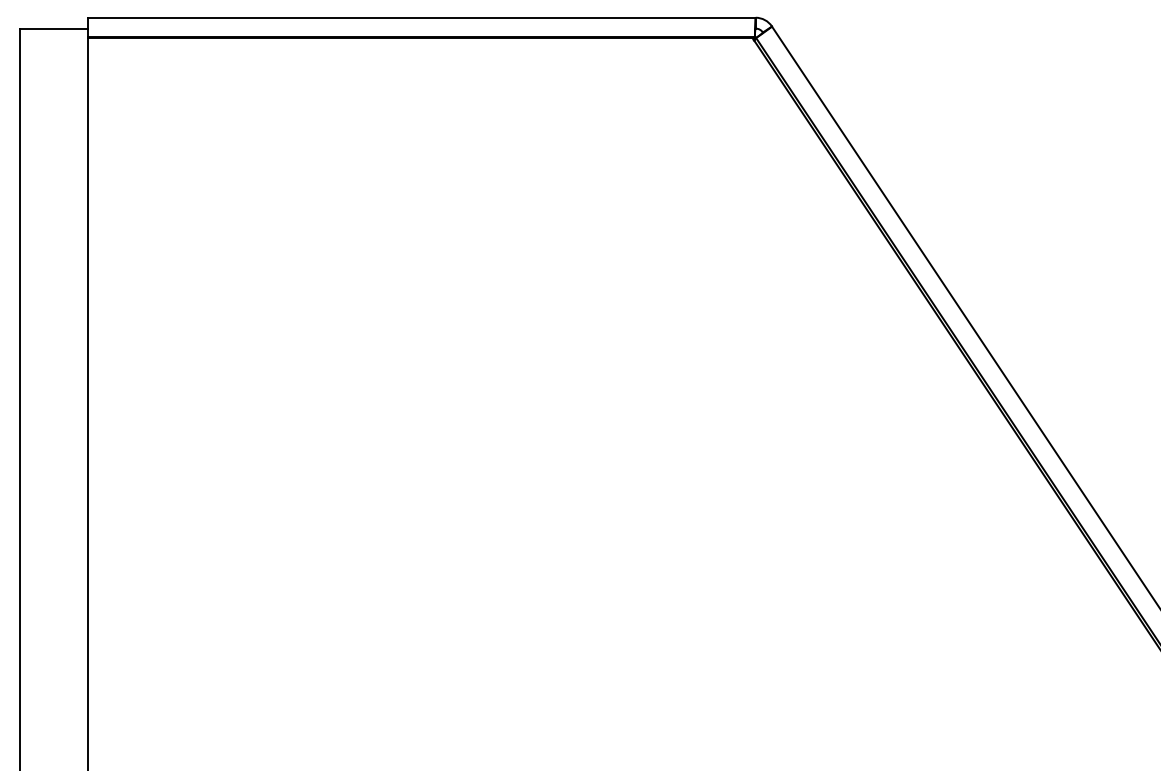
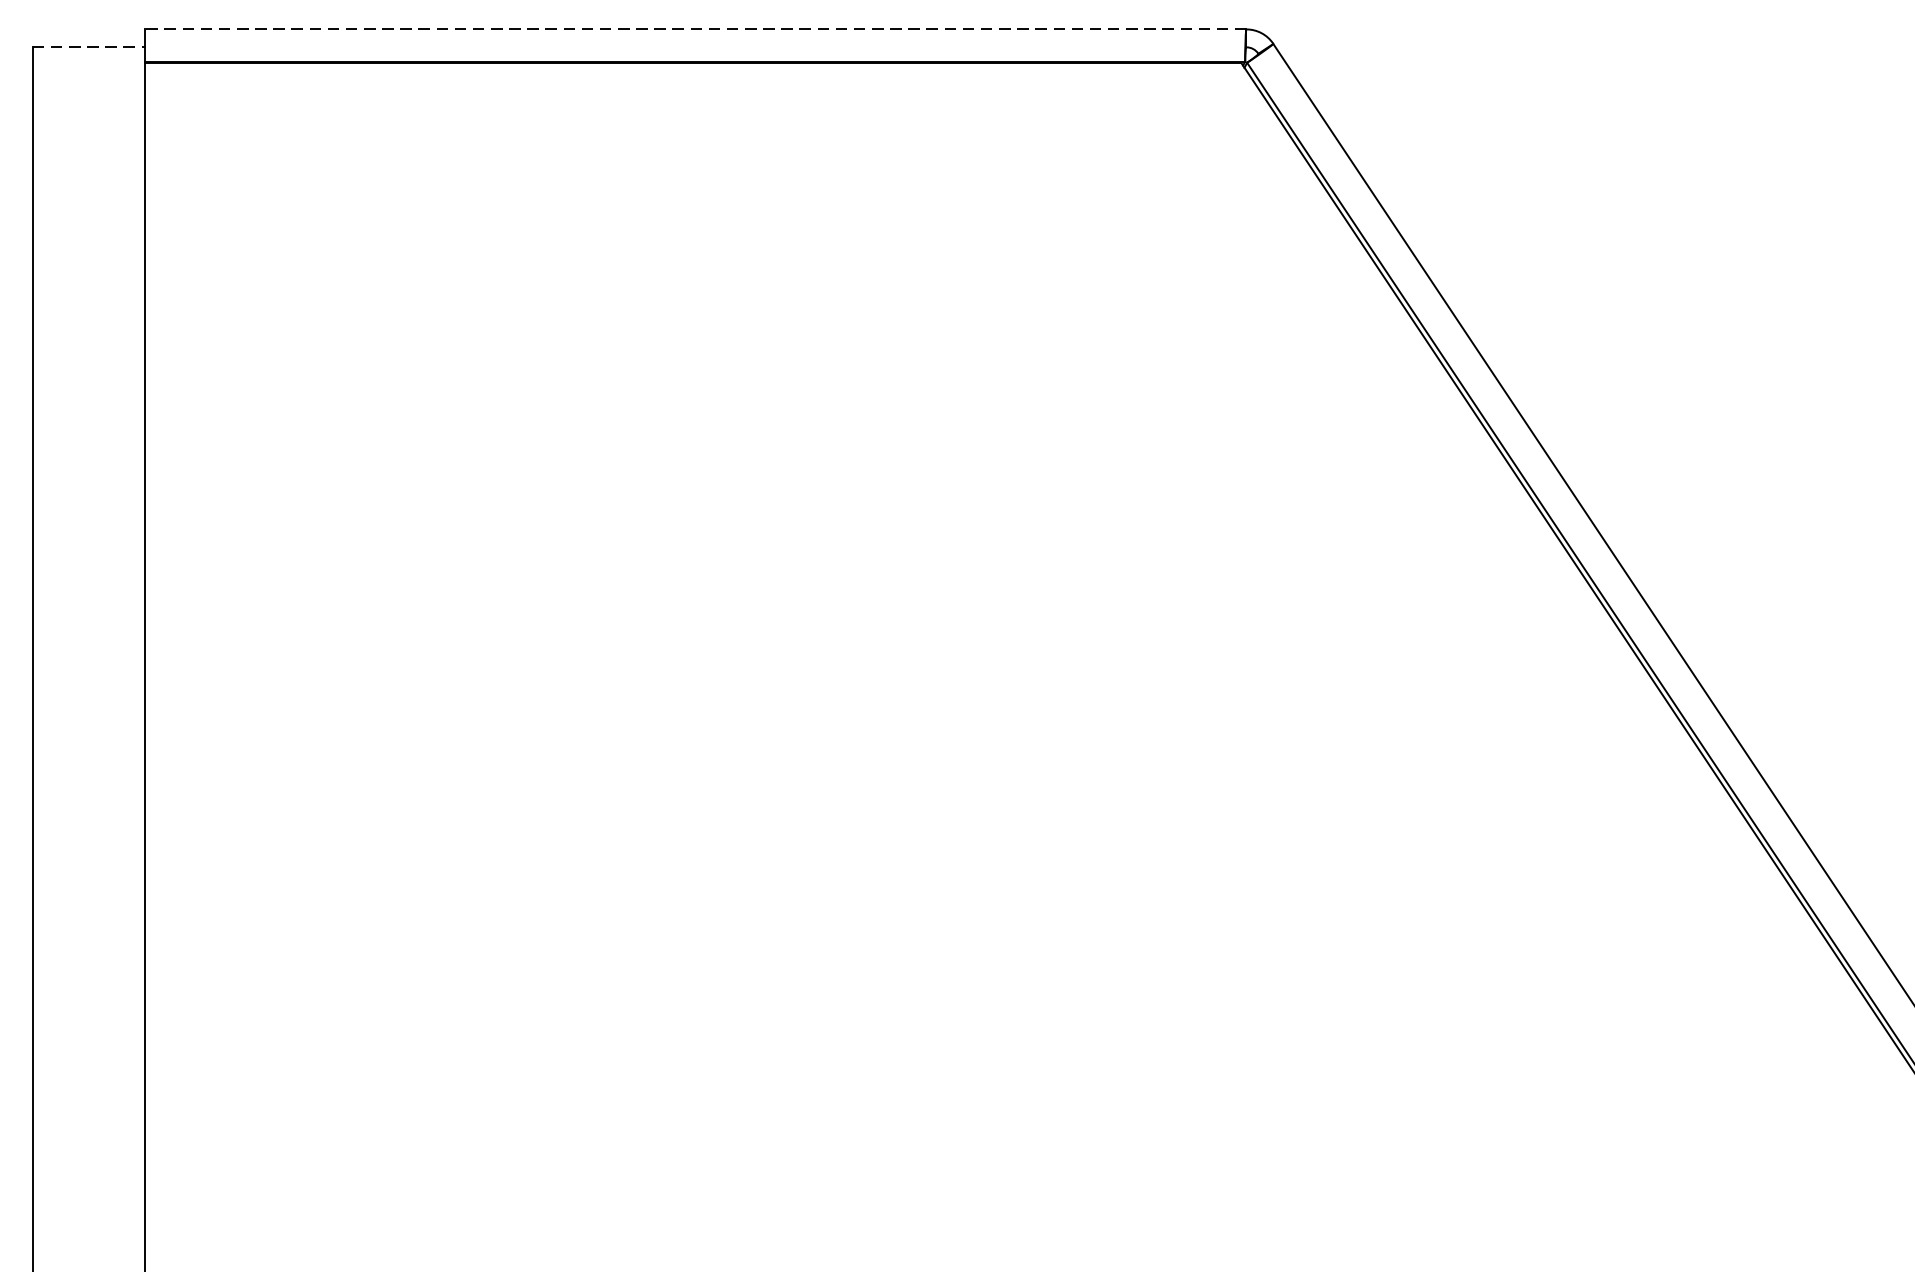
line: (421, 17) -> (695, 29), solid -> dashed
line: (53, 28) -> (88, 47), solid -> dashed

